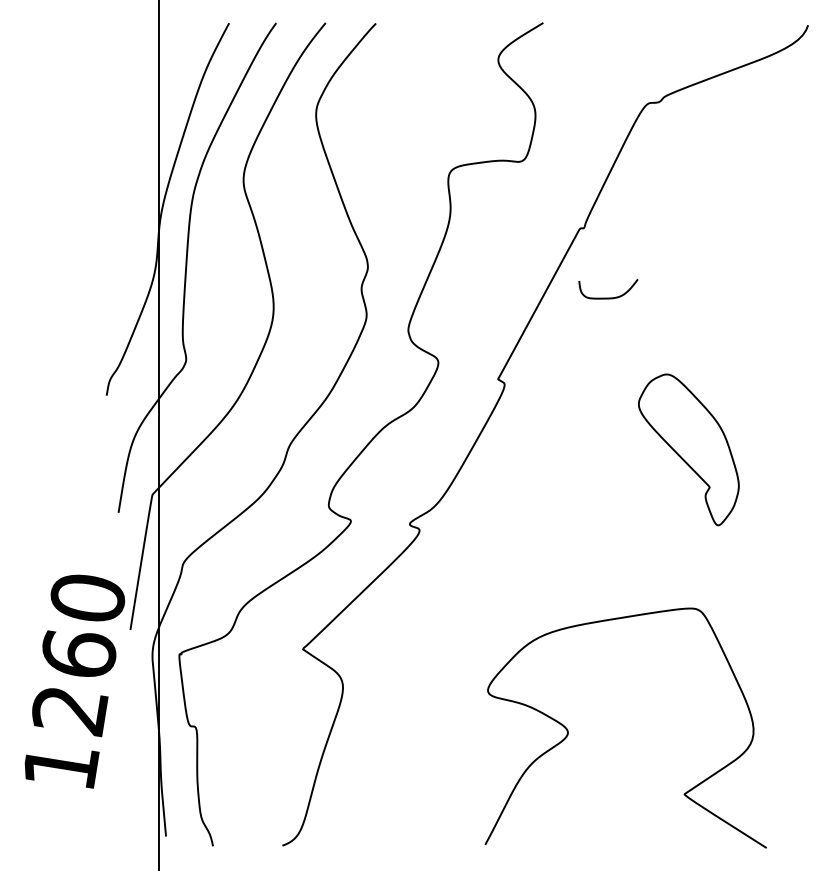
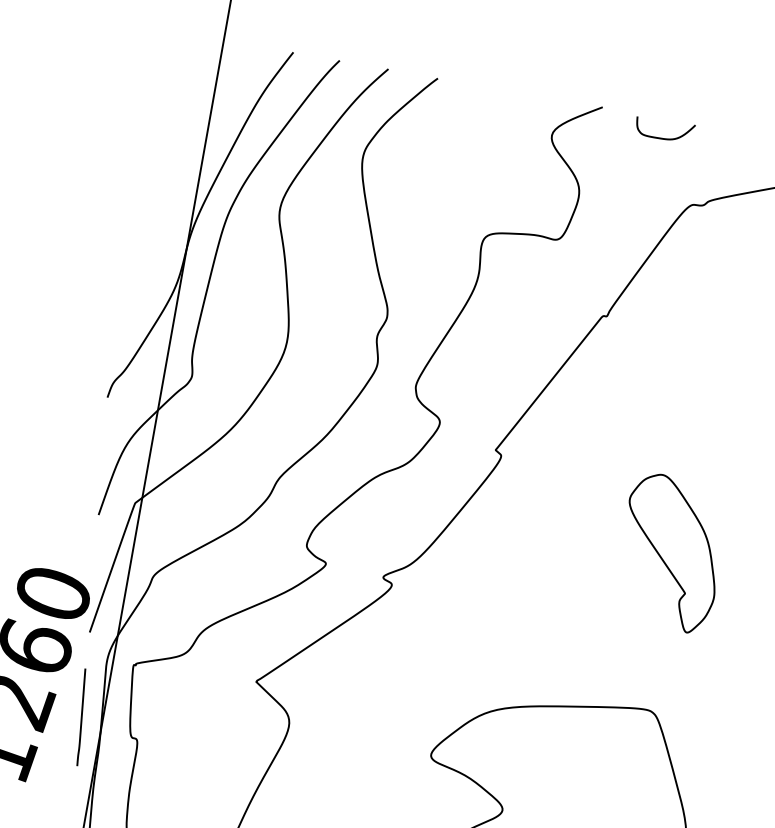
curve: (608, 297) -> (663, 137), moved
line: (136, 714) -> (80, 716), added

